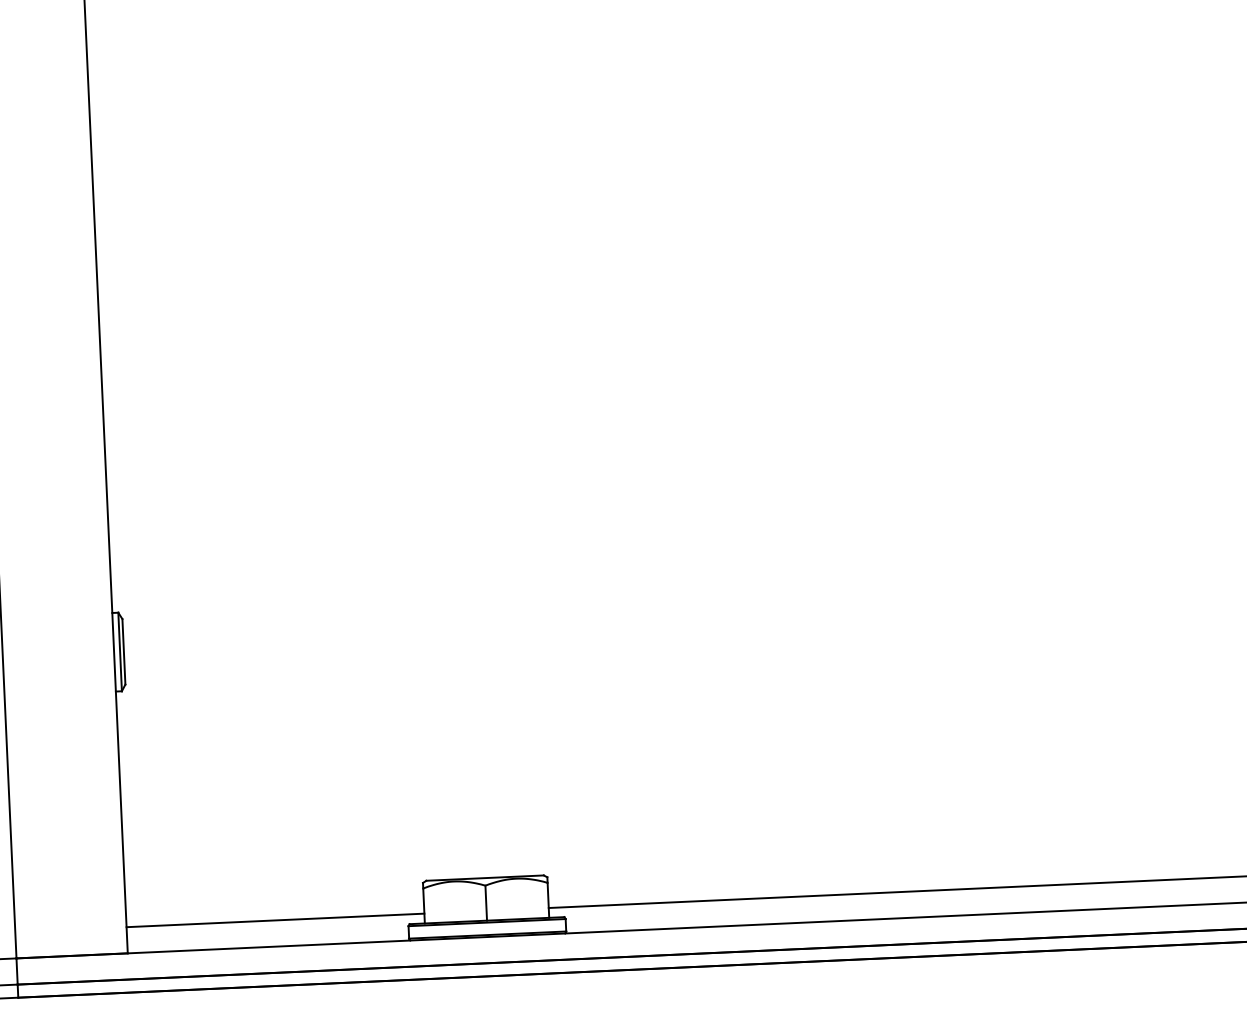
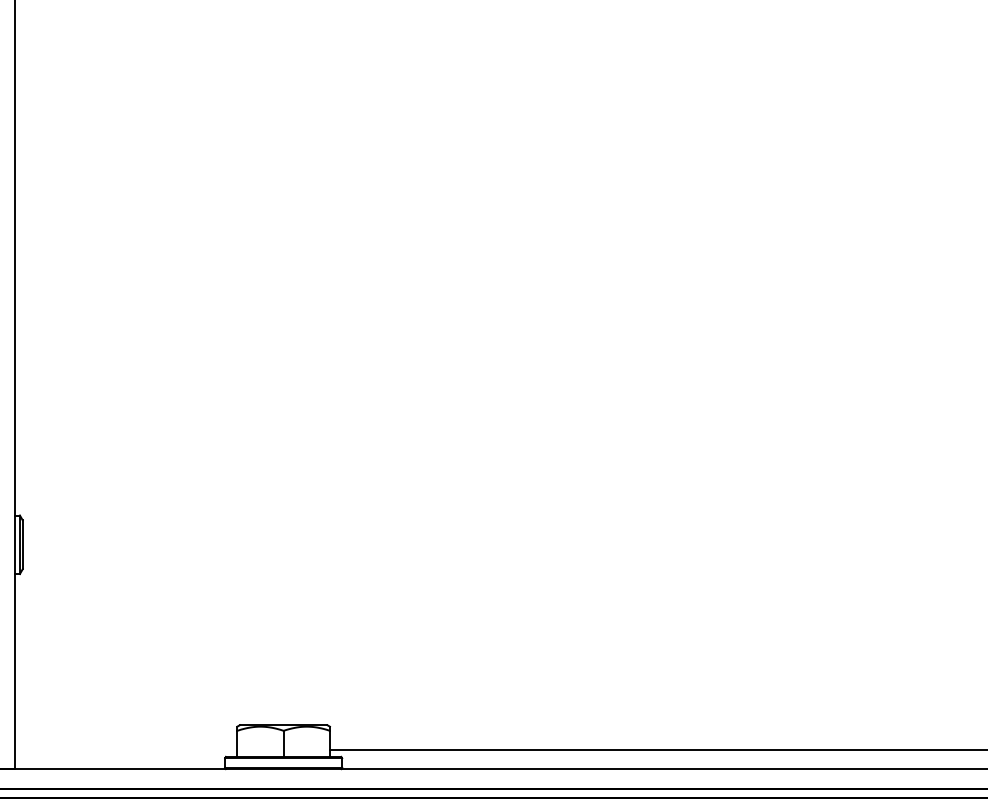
line: (275, 920) -> (126, 749), removed

